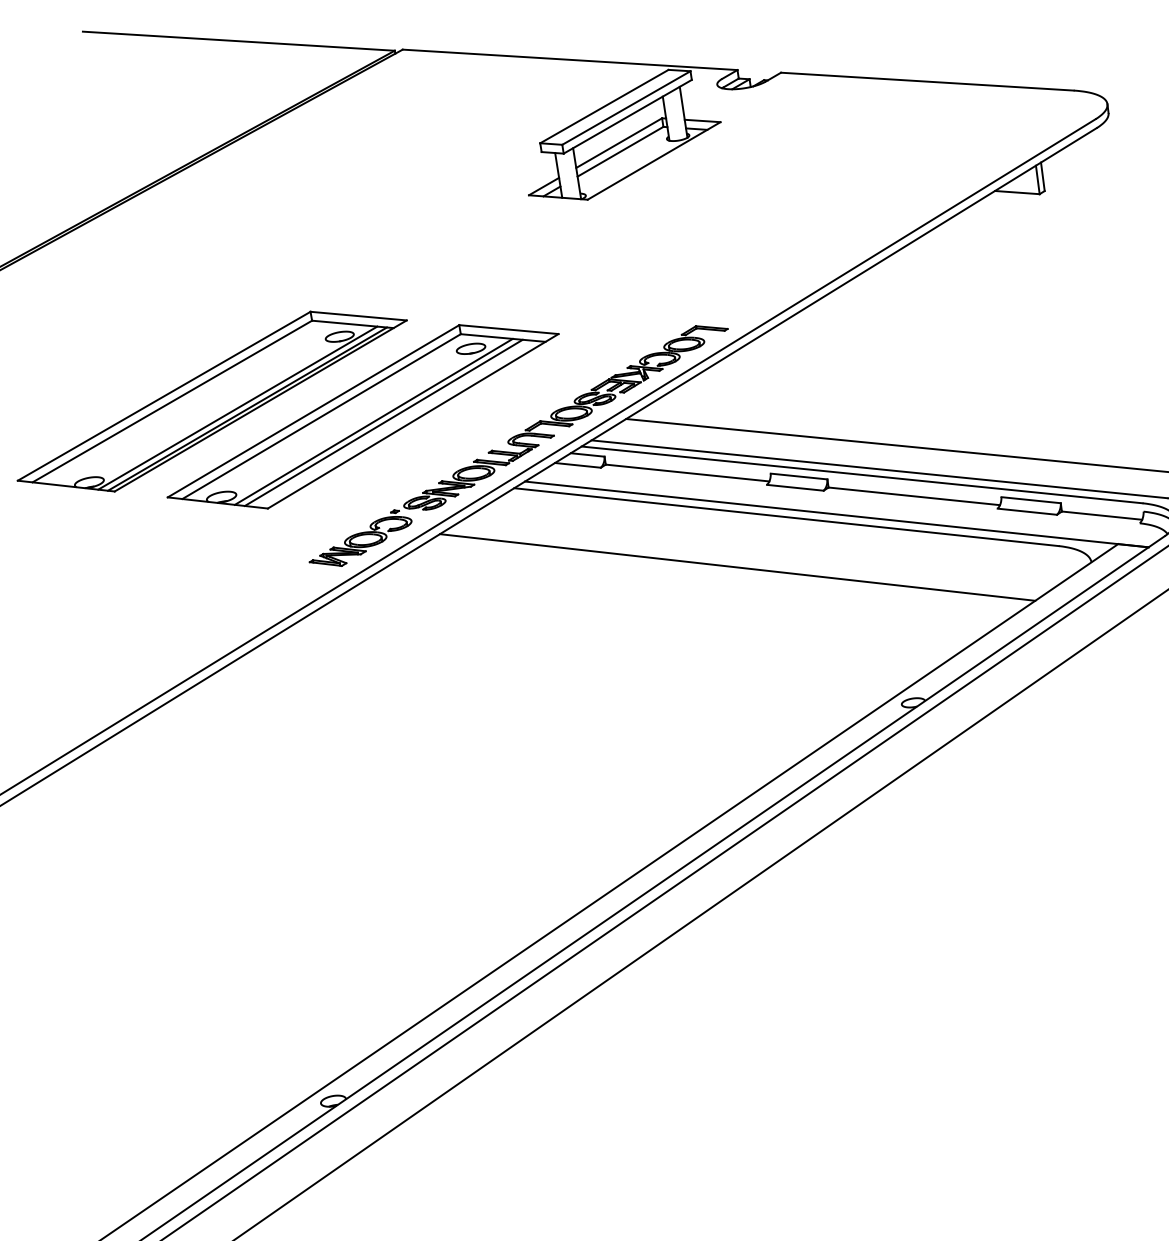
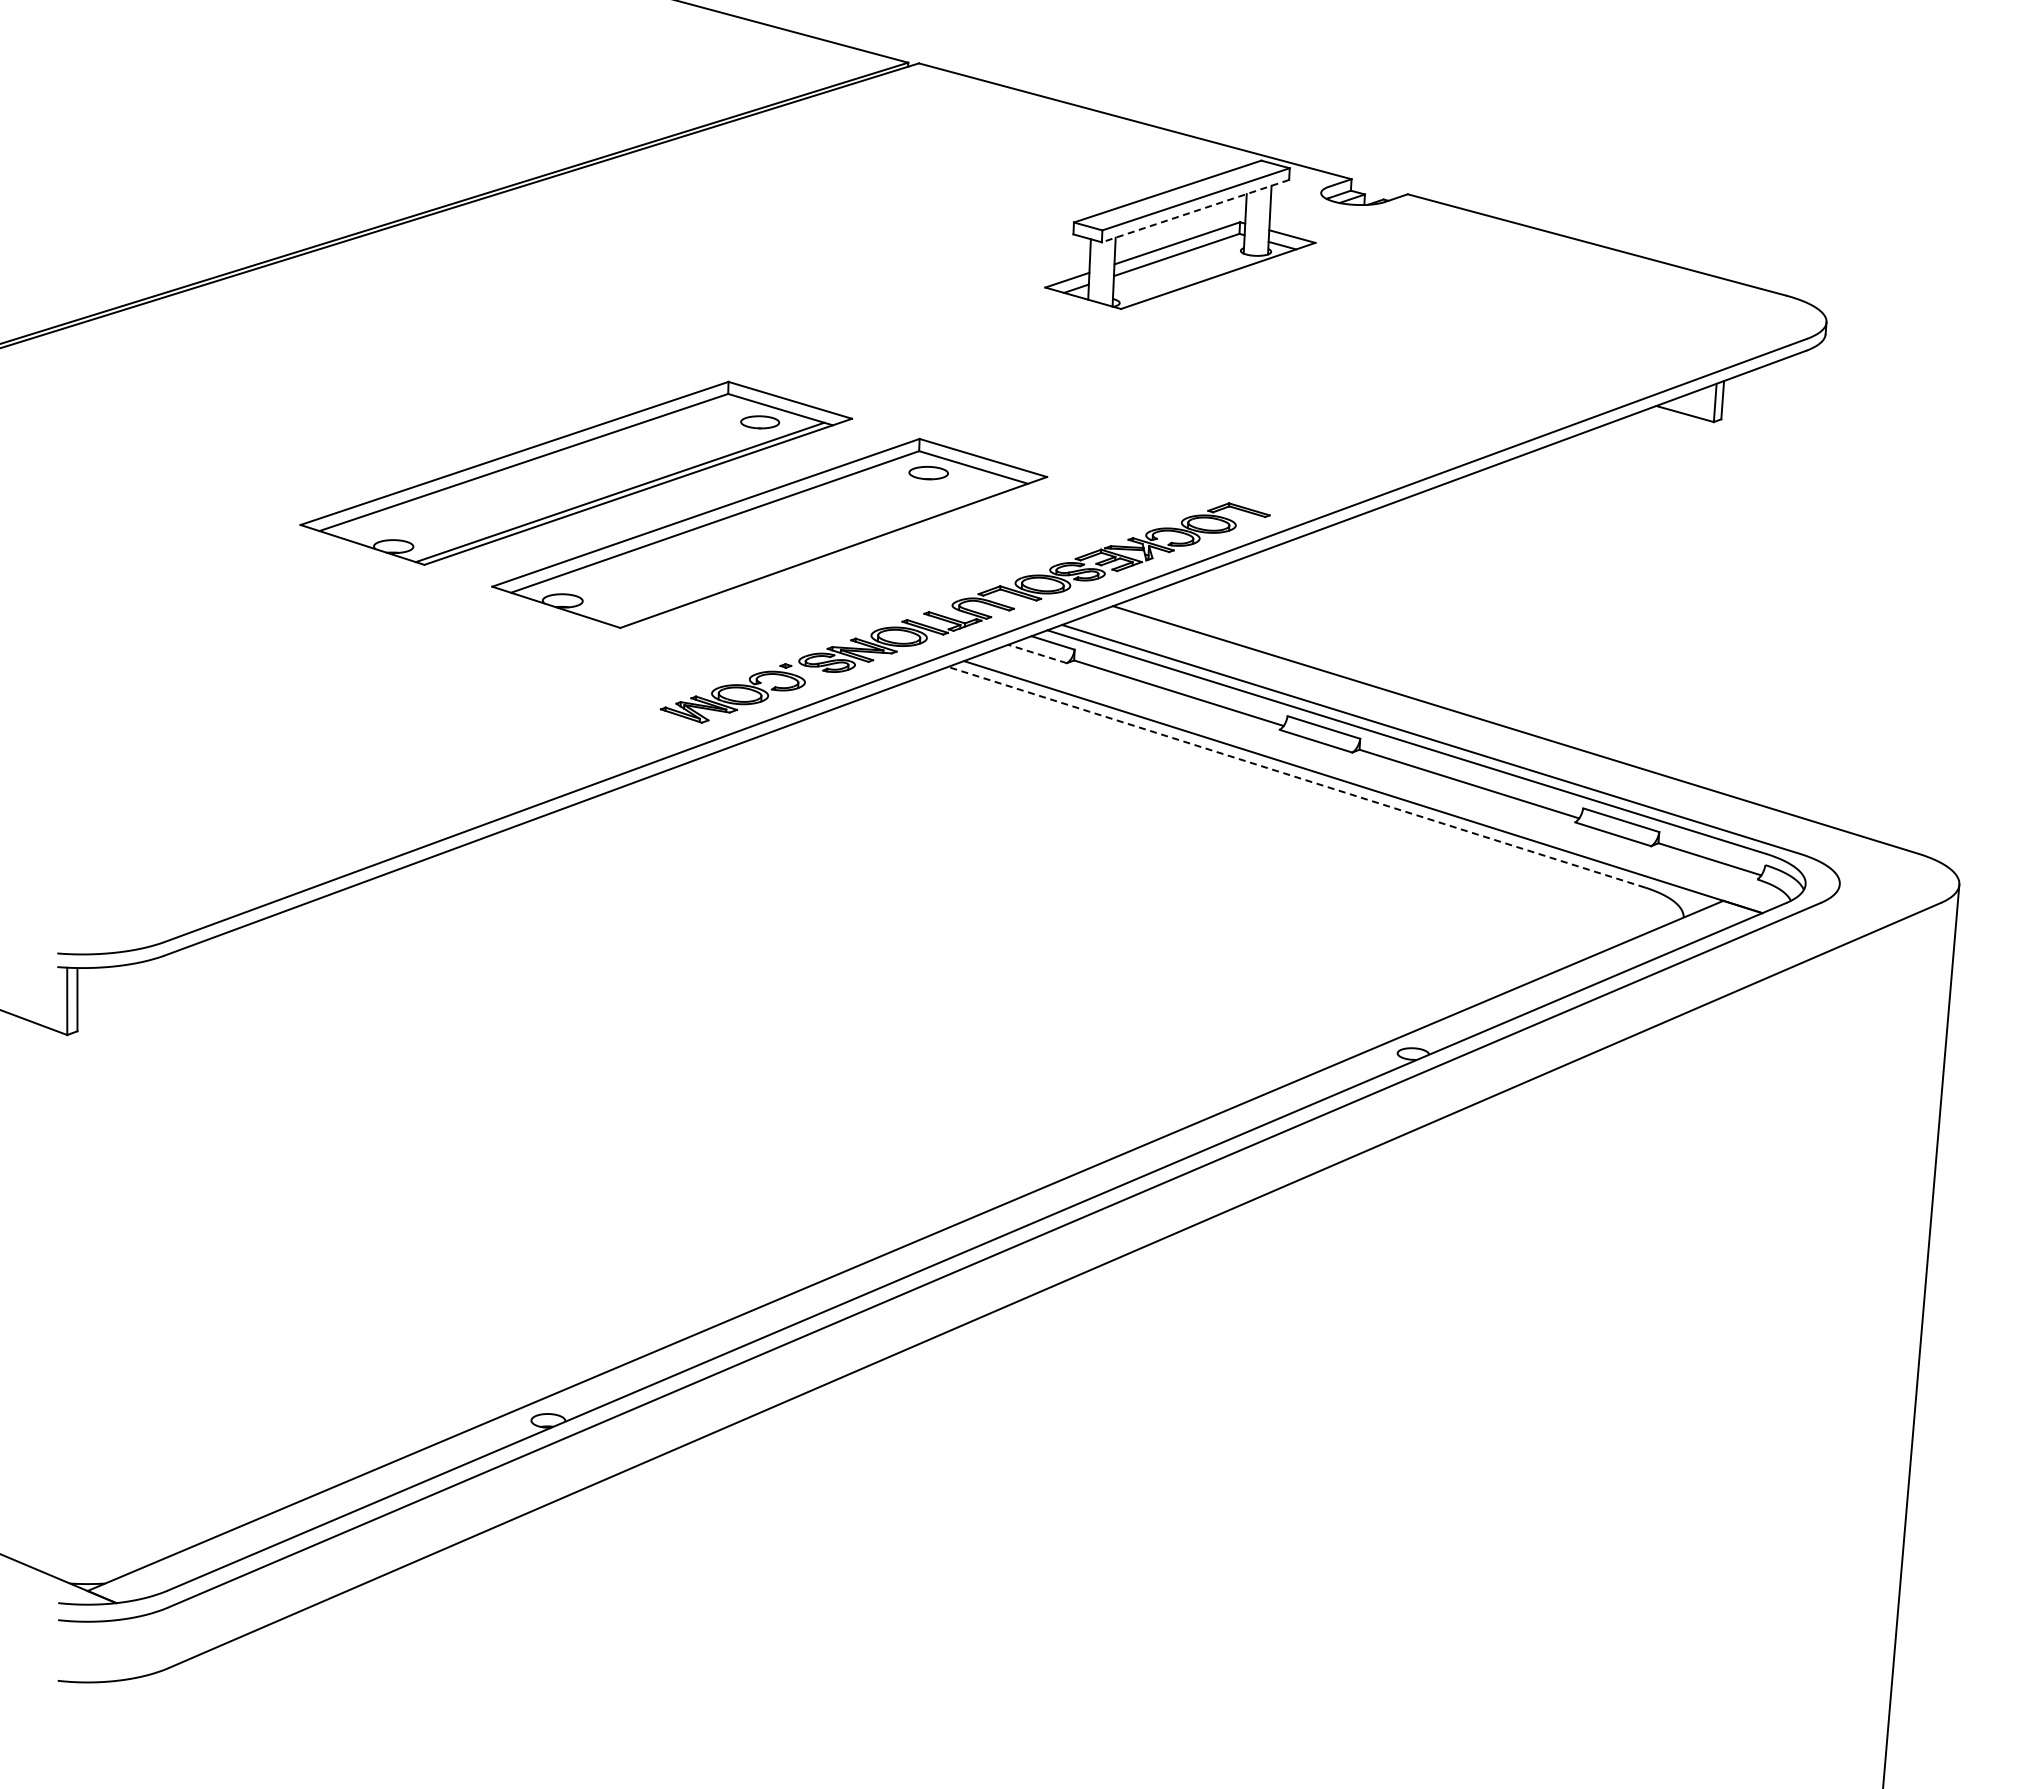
line: (627, 117) -> (1195, 211), solid -> dashed
line: (237, 408) -> (607, 488), removed
line: (373, 421) -> (781, 542), removed
line: (383, 422) -> (794, 546), removed
line: (577, 465) -> (1037, 654), solid -> dashed
line: (786, 517) -> (1296, 777), solid -> dashed
line: (736, 567) -> (1218, 829), removed

